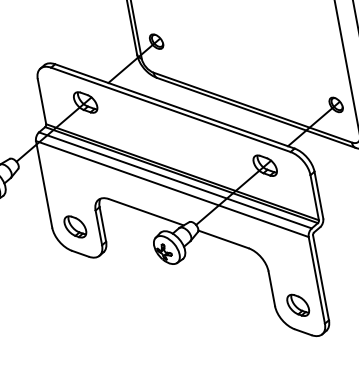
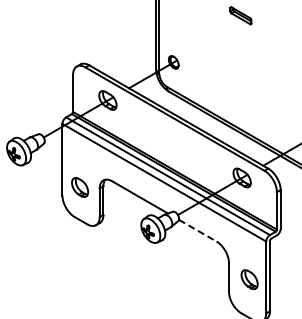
part: (74, 227) -> (79, 187), moved
line: (223, 239) -> (197, 230), solid -> dashed
part: (298, 305) -> (249, 279), moved

